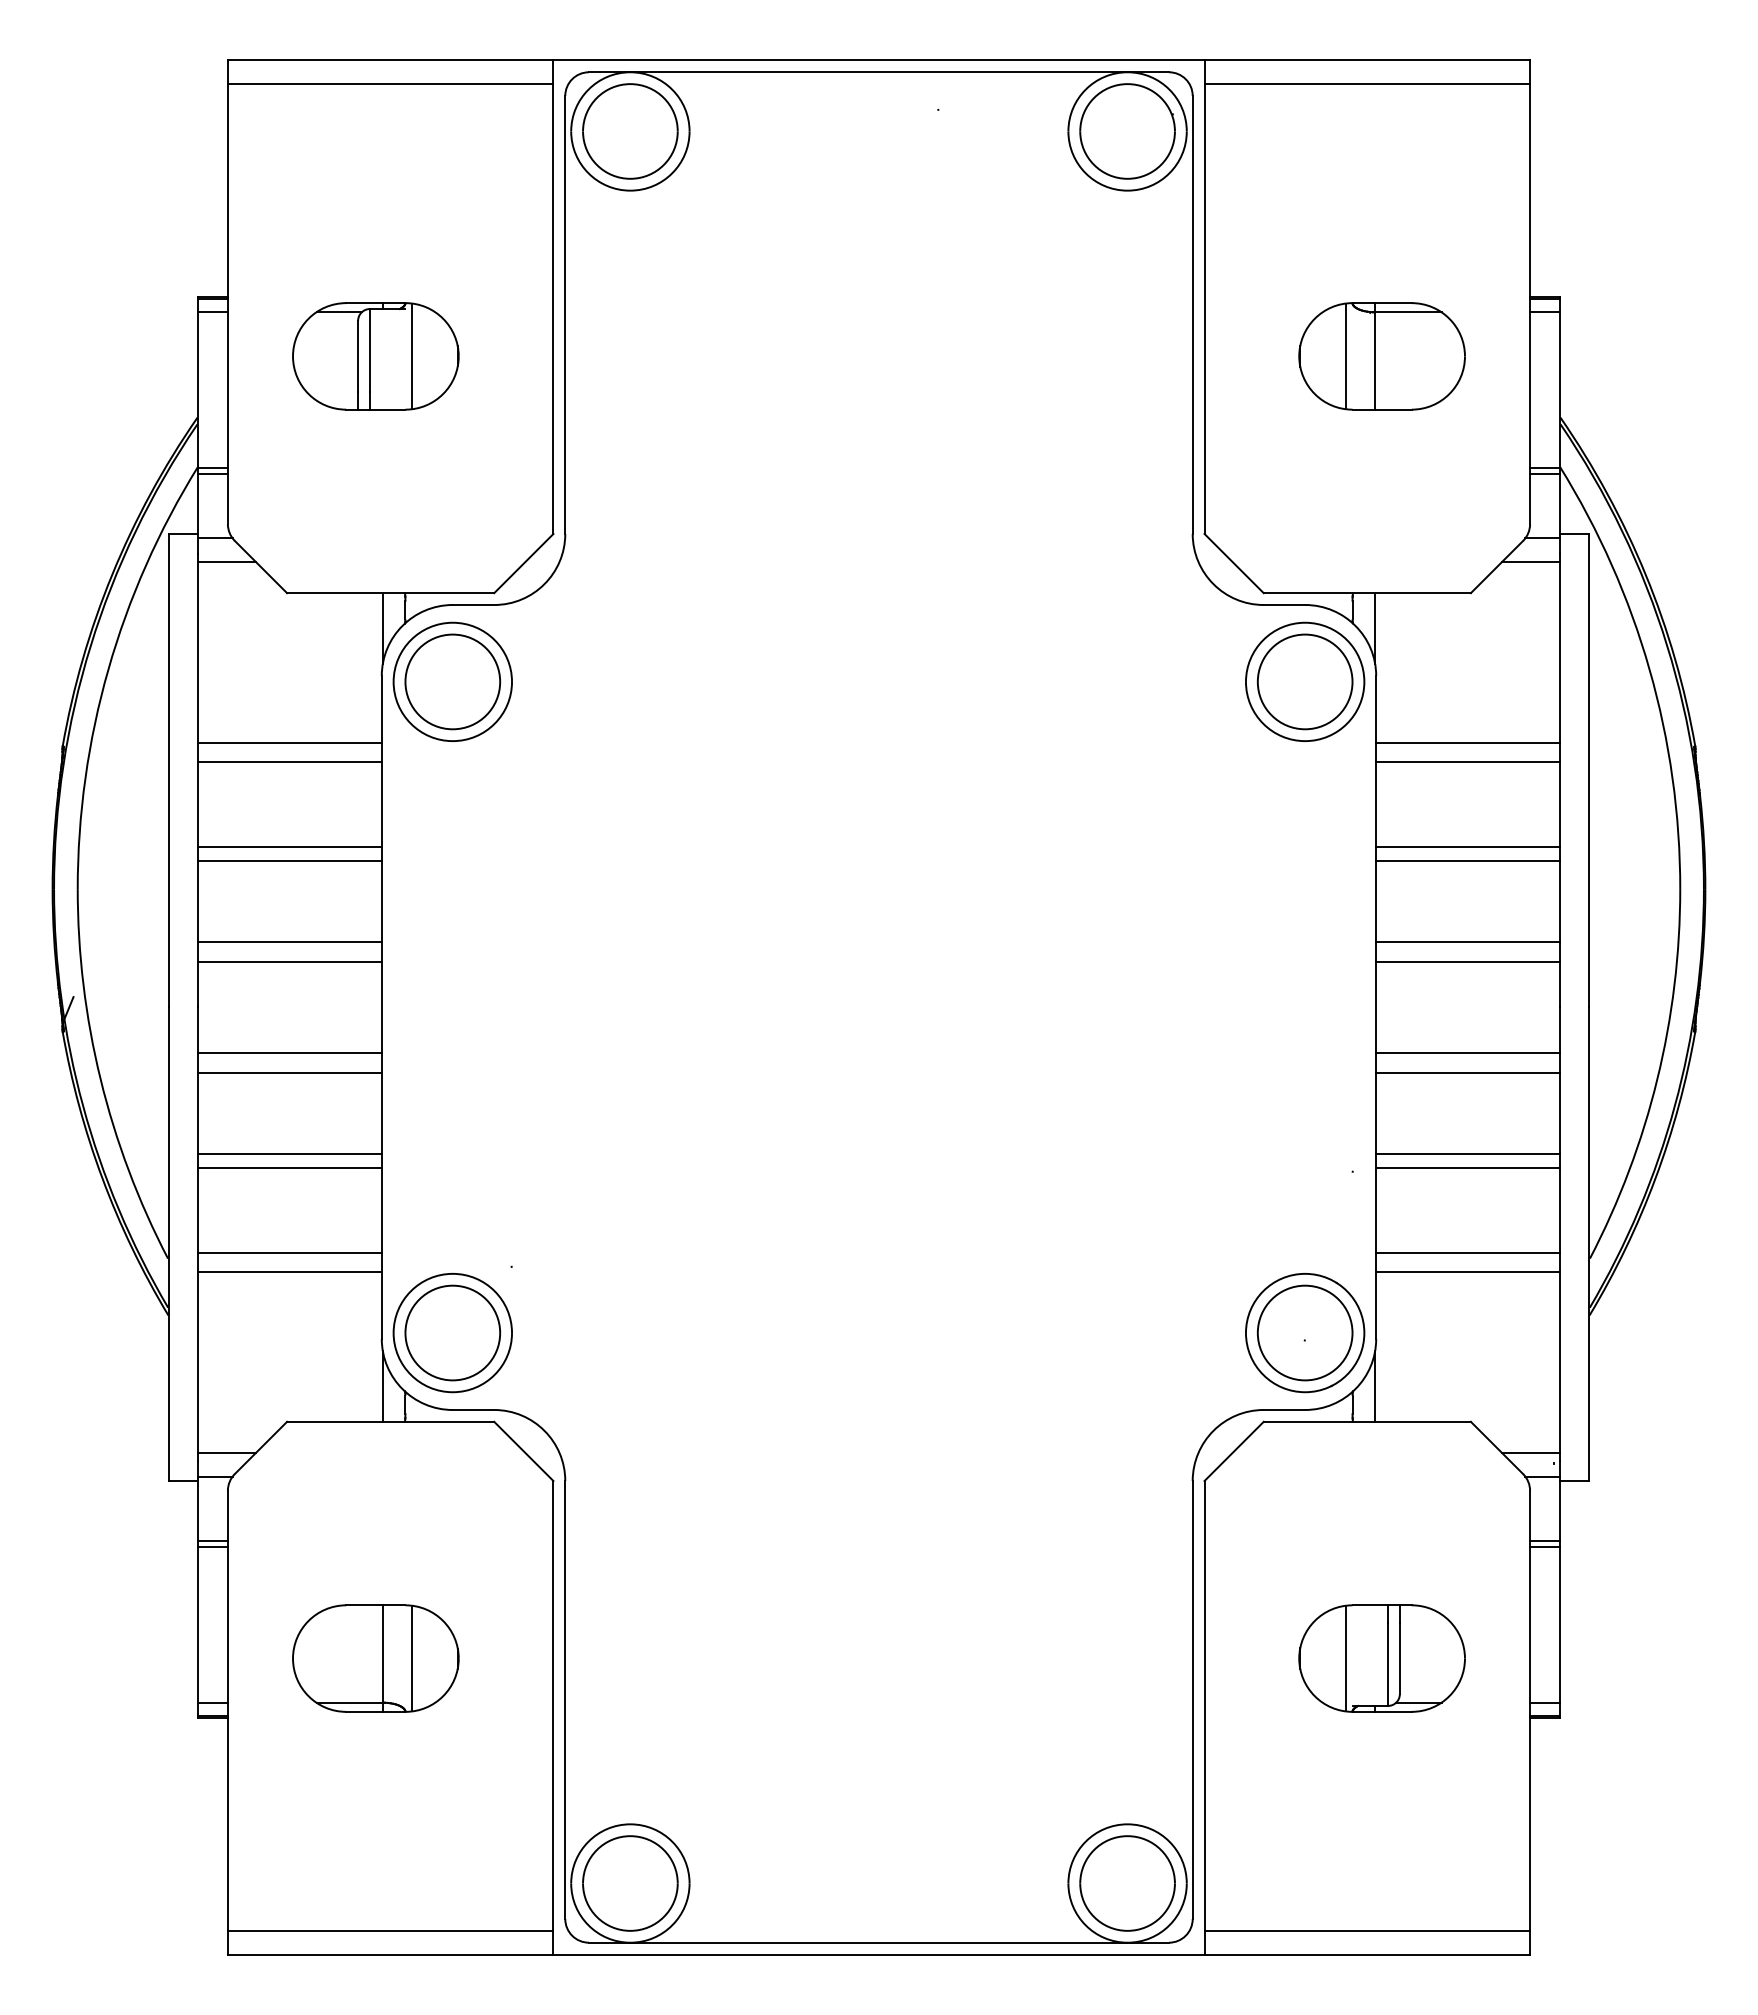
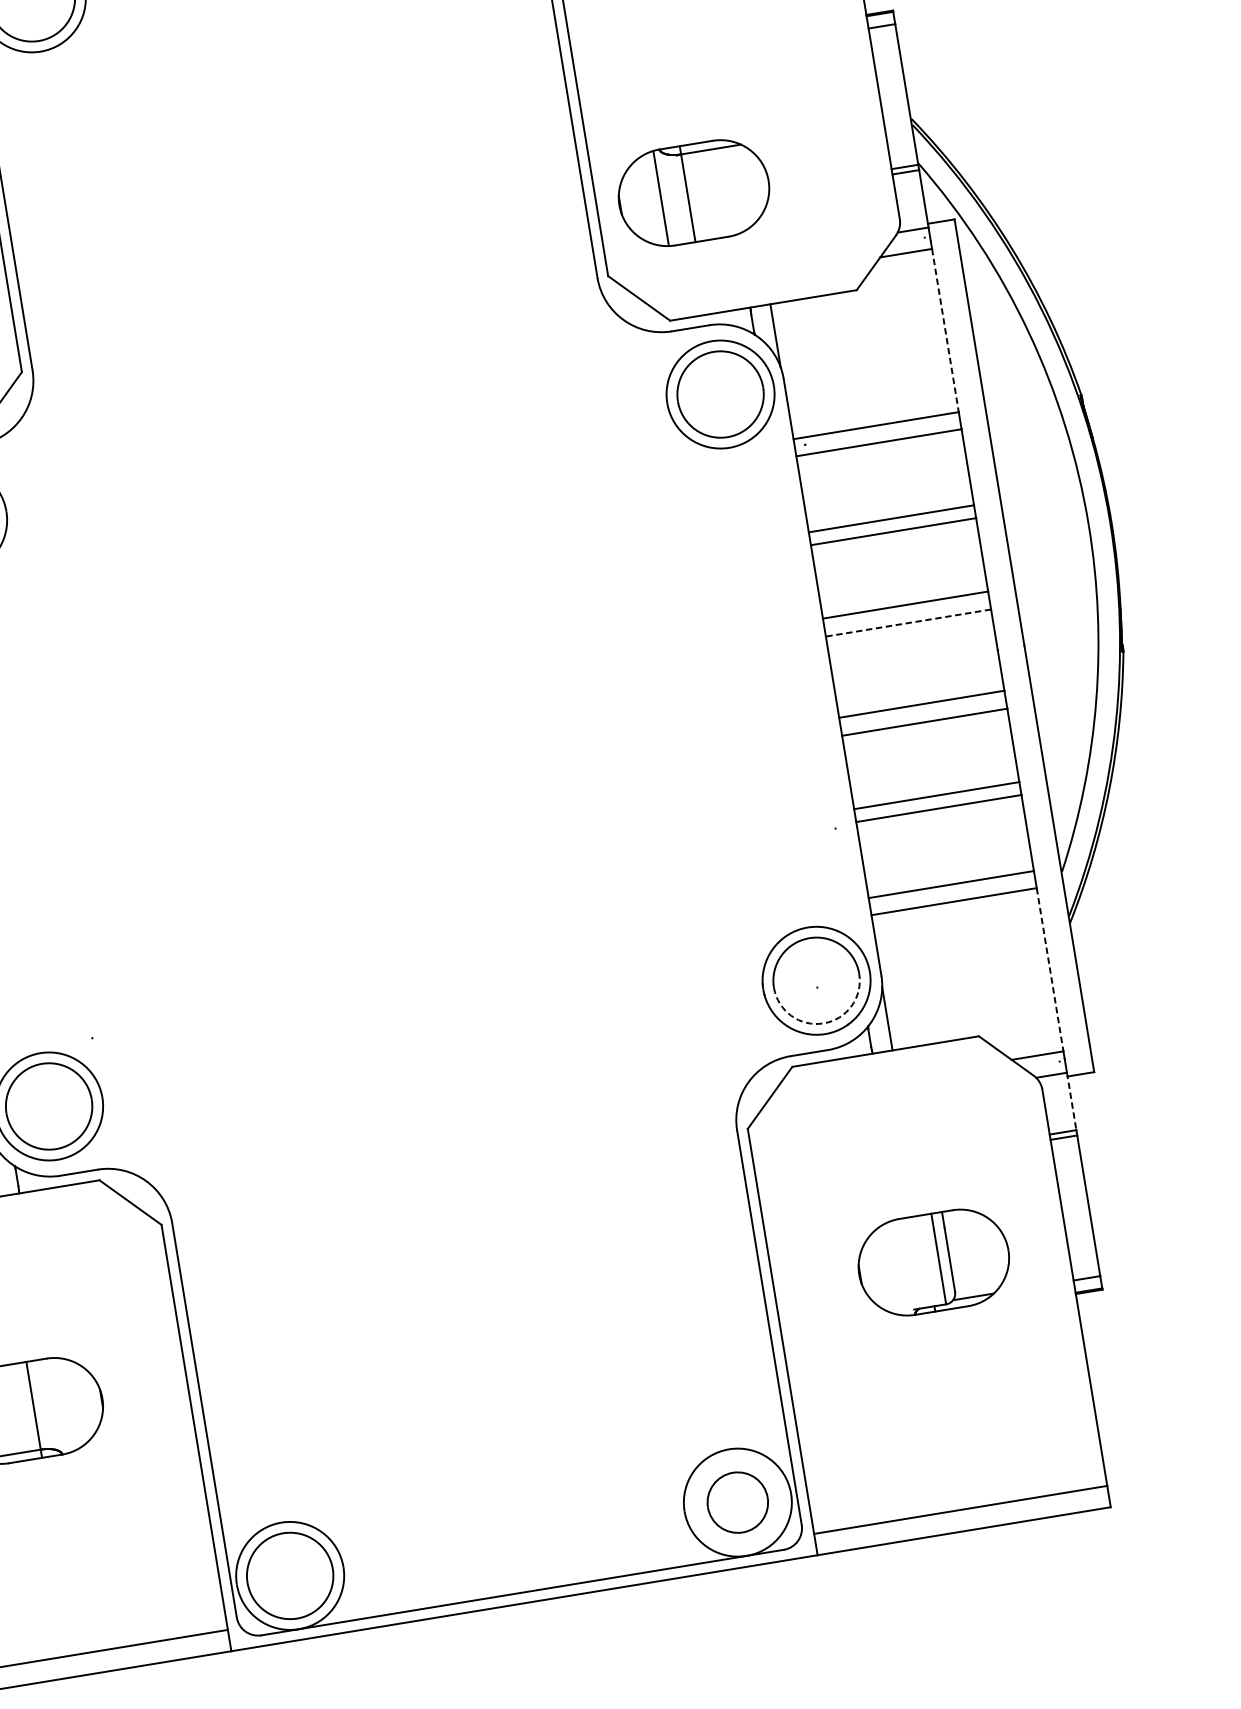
part: (1381, 356) -> (693, 193), moved
line: (1559, 652) -> (945, 330), solid -> dashed
line: (1467, 962) -> (908, 623), solid -> dashed
line: (1559, 1362) -> (1049, 969), solid -> dashed
arc: (1305, 1380) -> (823, 1023), solid -> dashed
line: (1559, 1508) -> (1071, 1101), solid -> dashed
line: (412, 1658) -> (60, 1405), removed
line: (1345, 1658) -> (900, 1267), removed
part: (1127, 1883) -> (737, 1502), size x0.7

